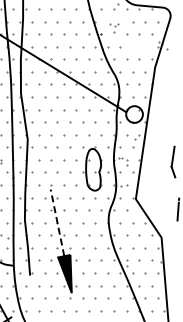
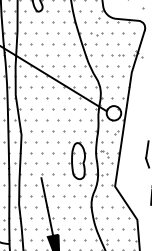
part: (114, 28) -> (96, 38), size x1.67
part: (139, 47) -> (118, 55), added
line: (57, 222) -> (47, 206), dashed -> solid

